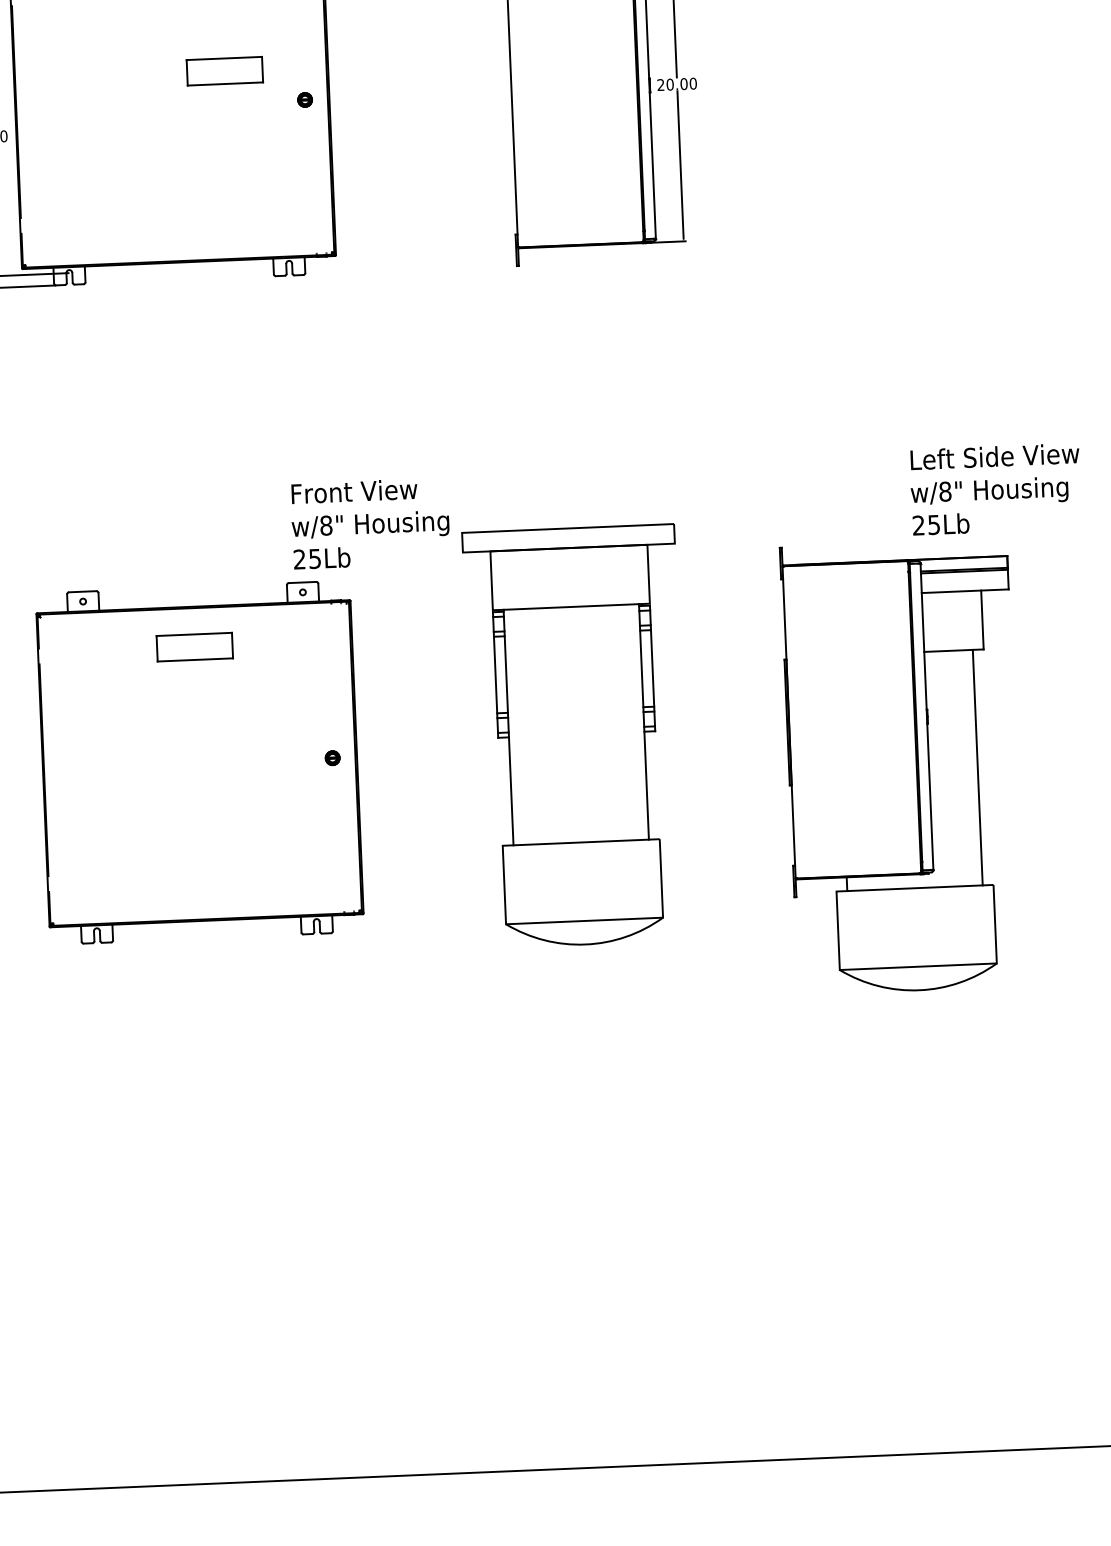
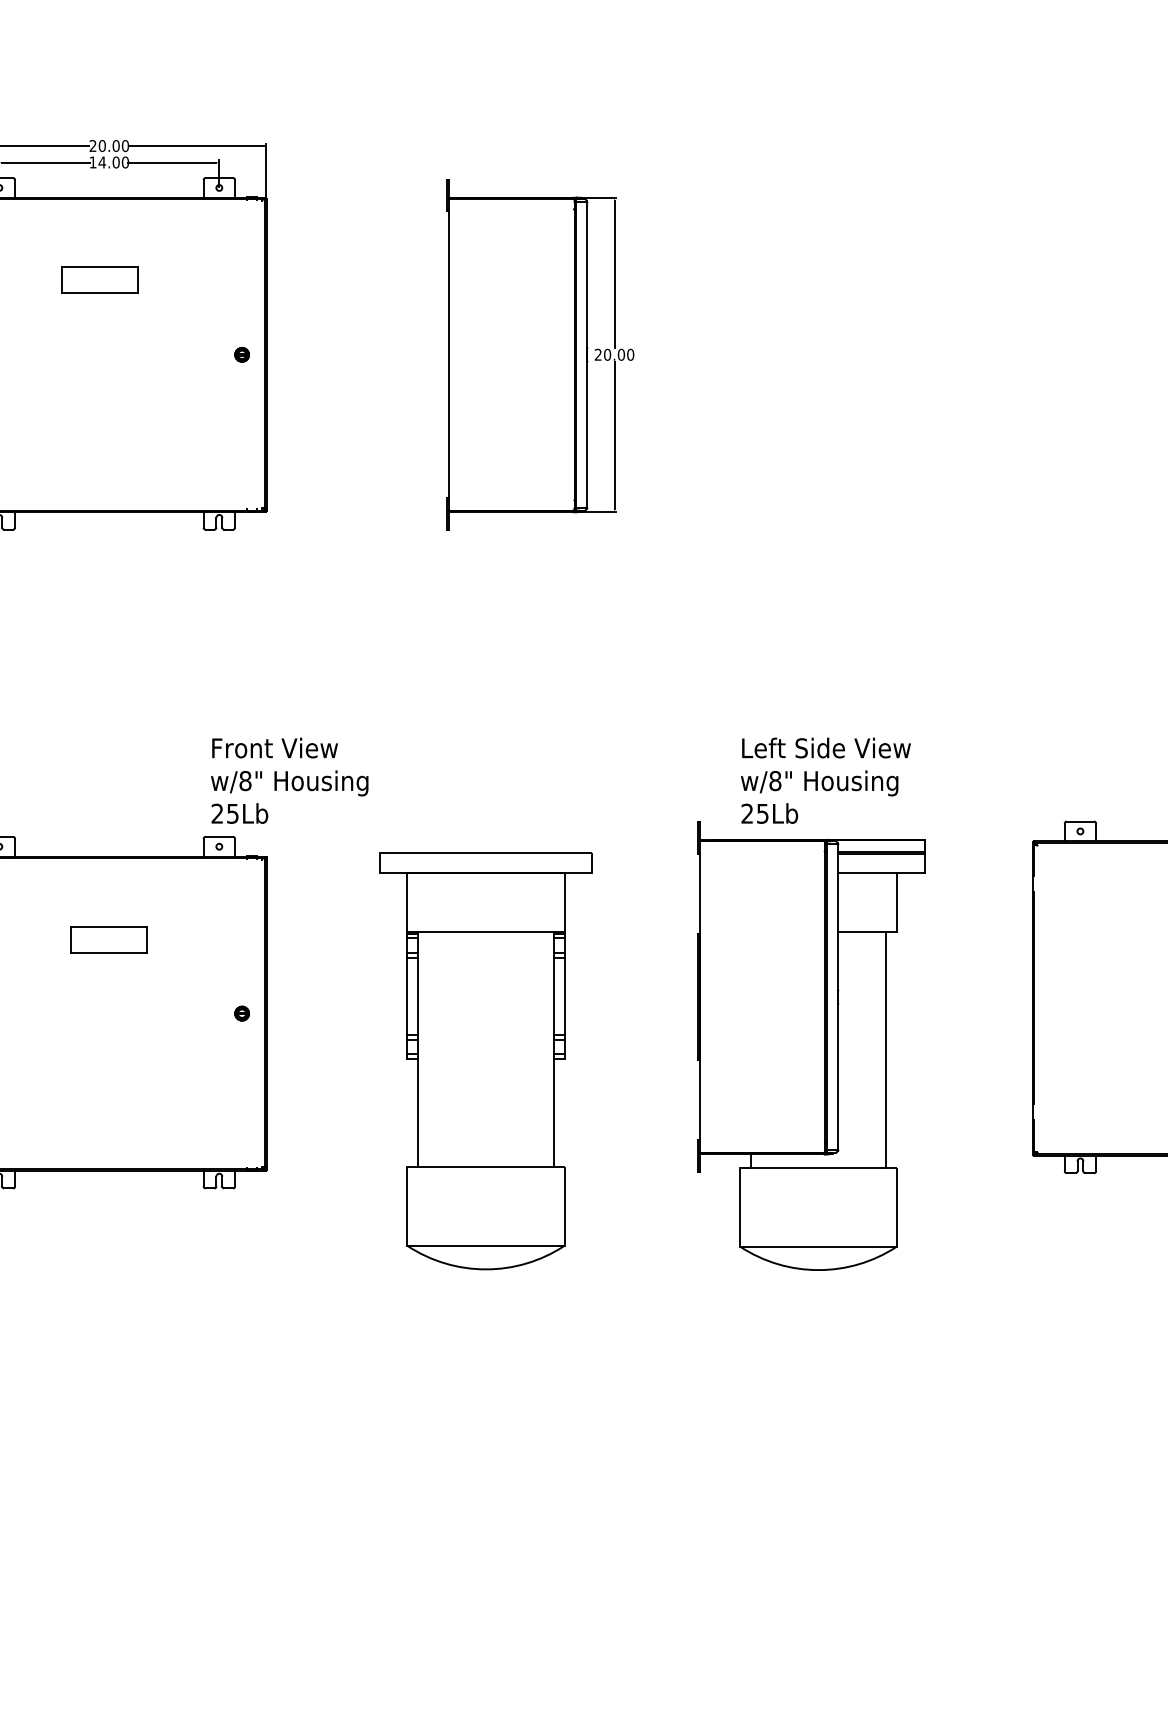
part: (224, 70) -> (99, 279), moved
text: (995, 489) -> (825, 780), moved
part: (194, 646) -> (108, 939), moved
part: (576, 736) -> (485, 1061), moved

